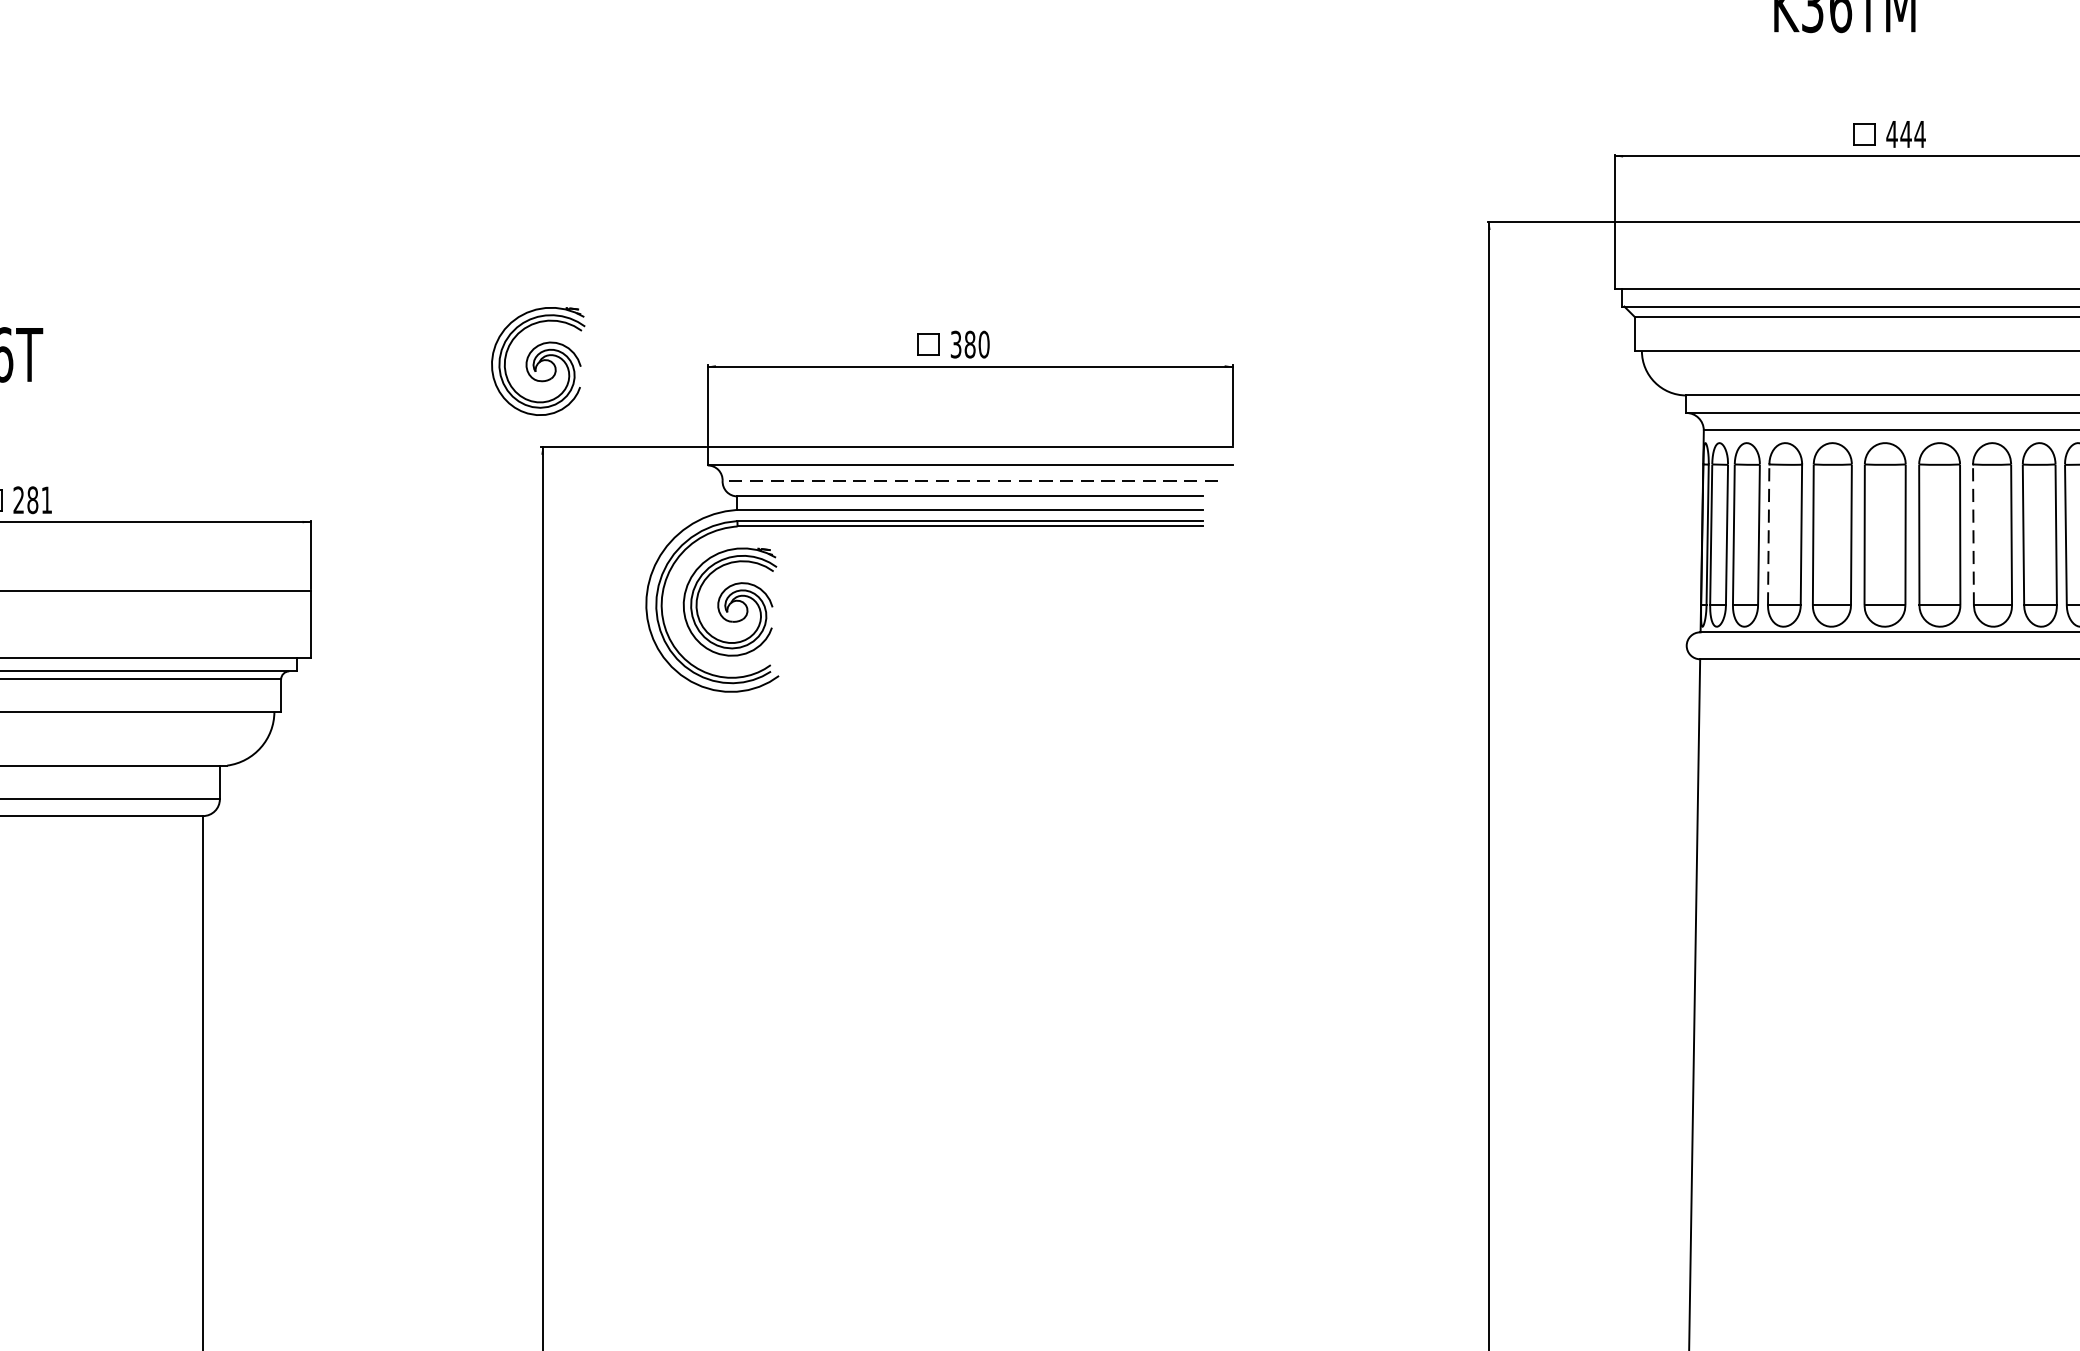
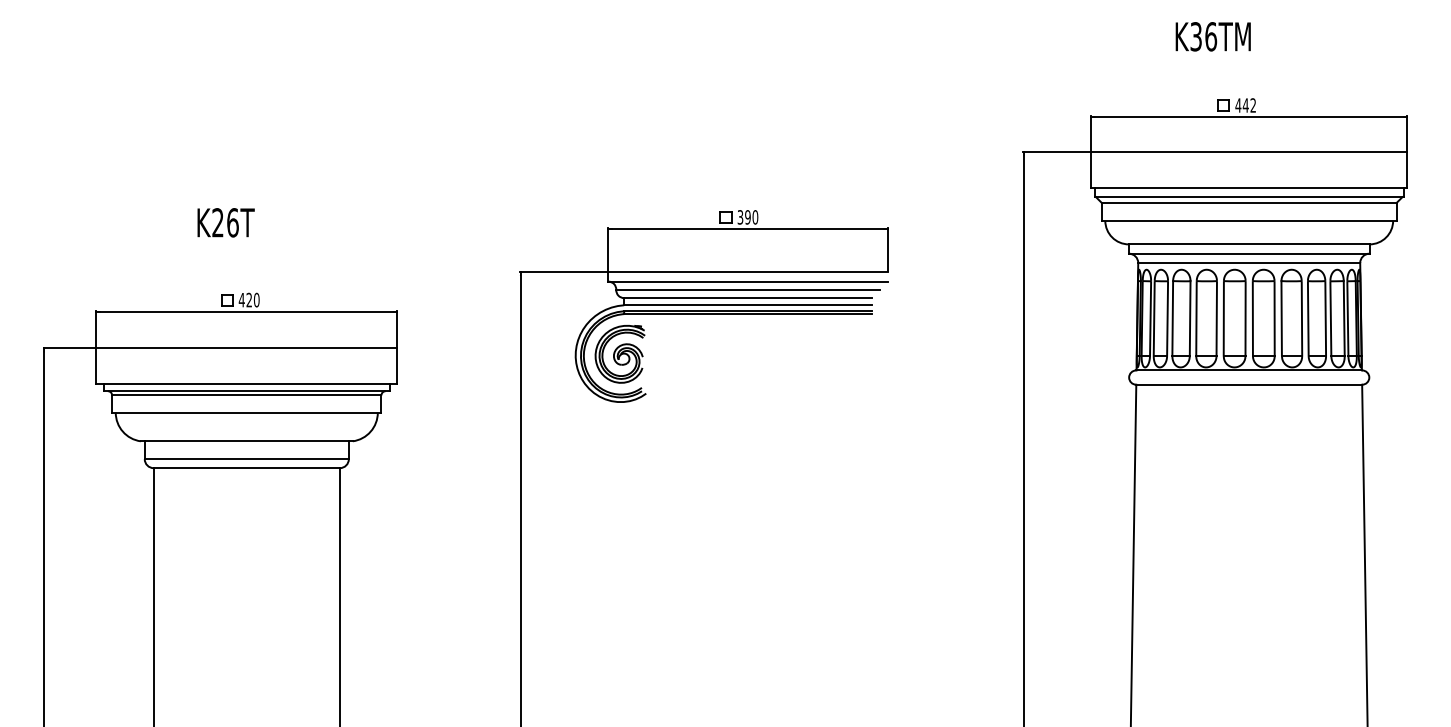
text: (1920, 134) -> (1253, 105), 444 -> 442
text: (969, 344) -> (747, 217), 380 -> 390
part: (536, 361) -> (517, 226), removed
line: (971, 480) -> (748, 289), dashed -> solid
text: (31, 499) -> (248, 299), 281 -> 420
line: (1768, 534) -> (1172, 318), dashed -> solid
line: (1973, 534) -> (1281, 318), dashed -> solid

